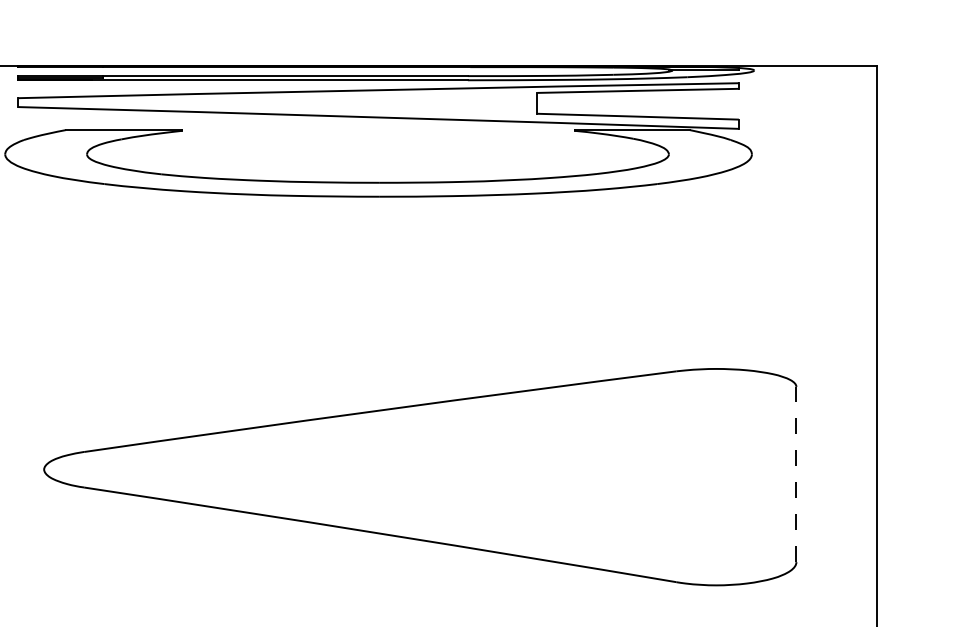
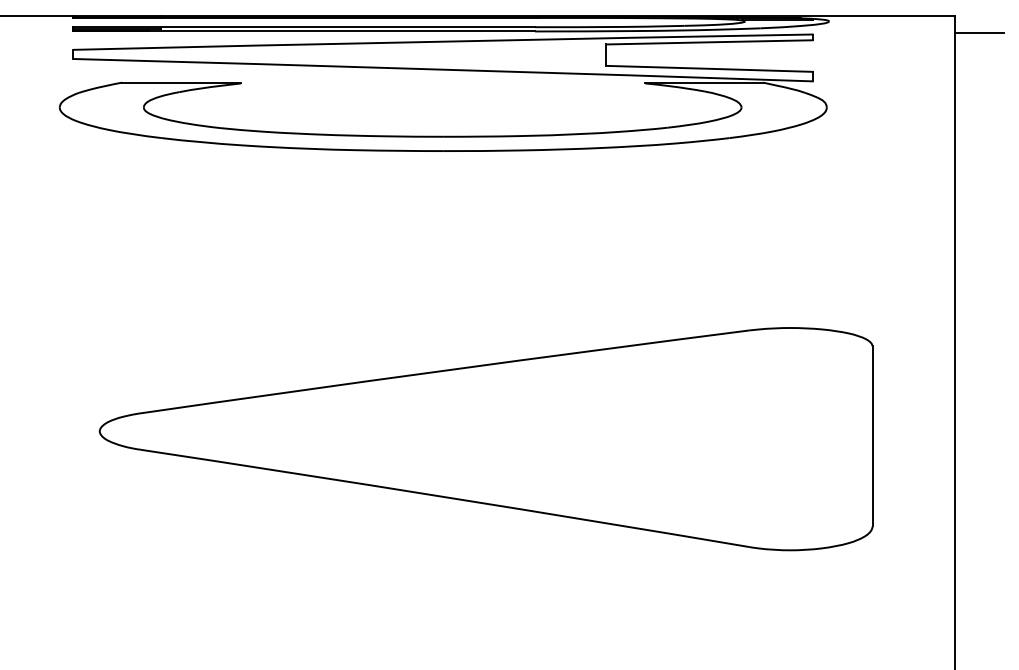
line: (900, 81) -> (979, 32), added
line: (796, 473) -> (872, 435), dashed -> solid

